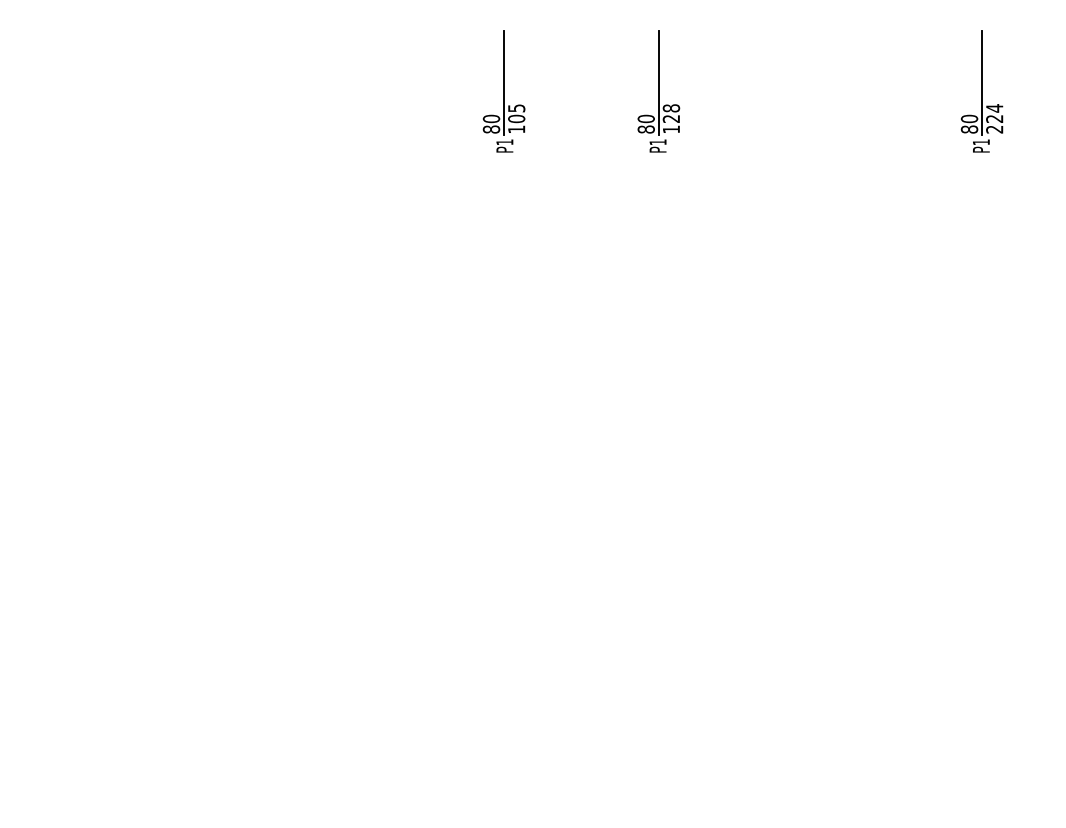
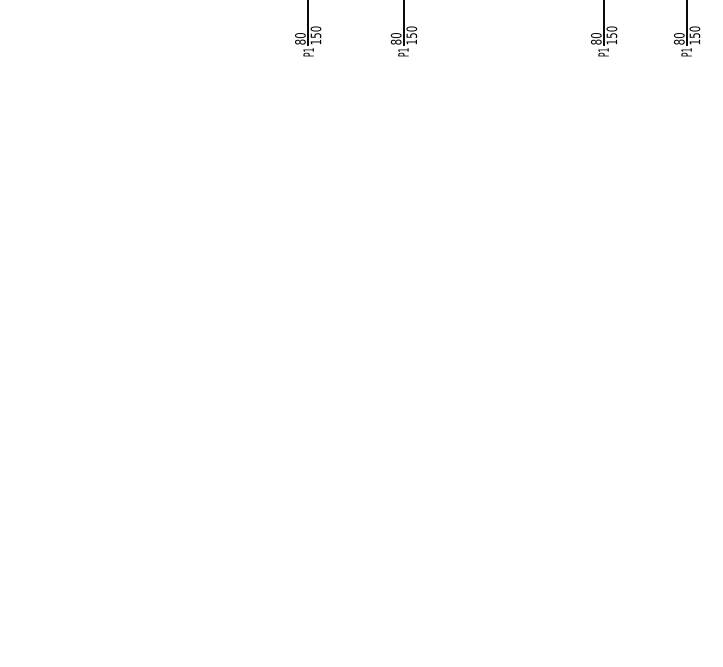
text: (671, 112) -> (411, 31), 128 -> 150
text: (515, 114) -> (315, 32), 105 -> 150
text: (994, 118) -> (611, 35), 224 -> 150

